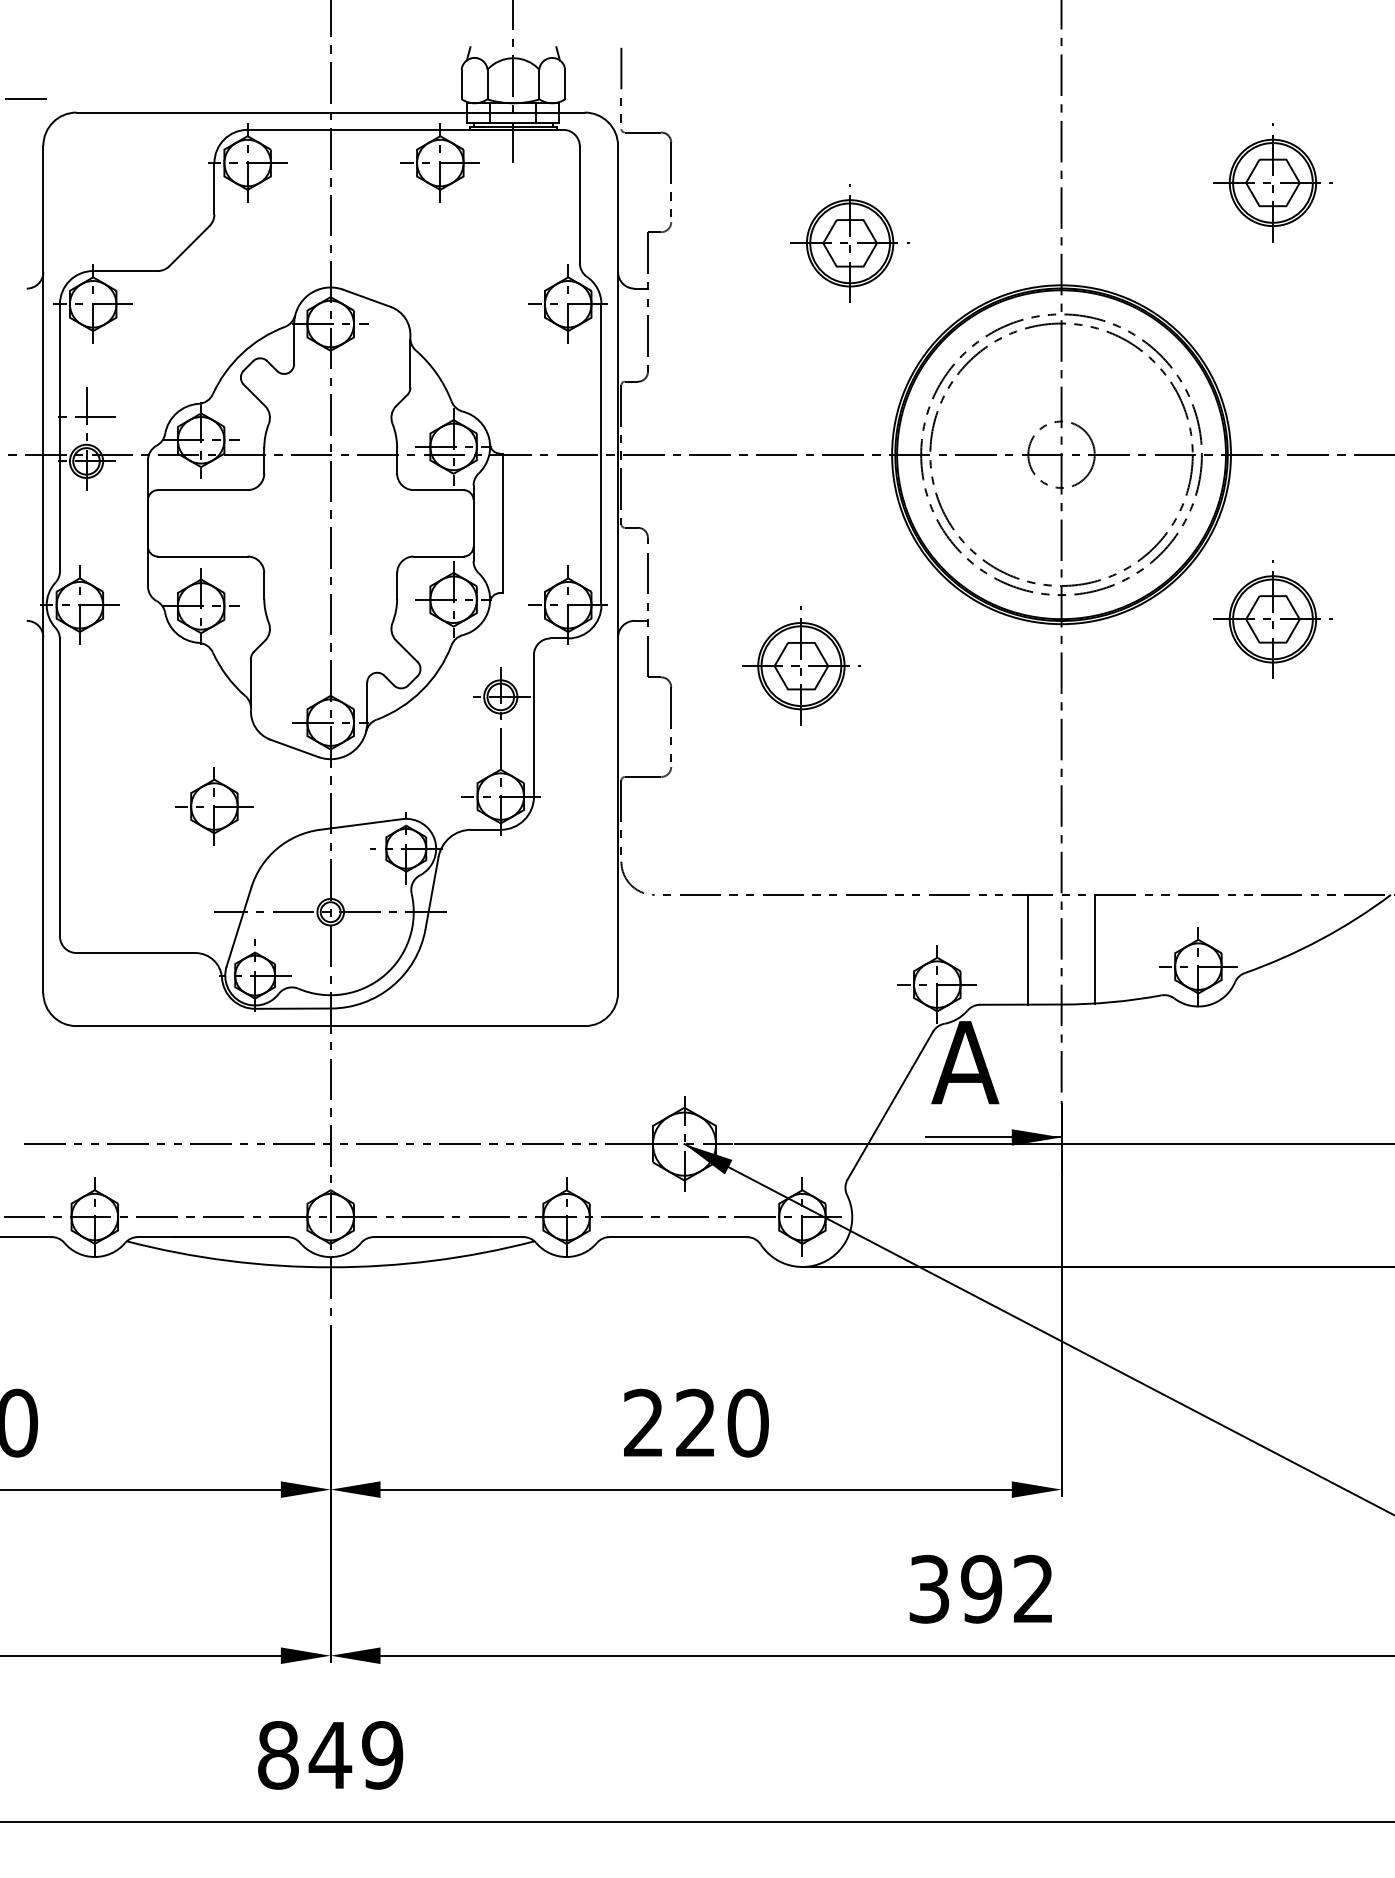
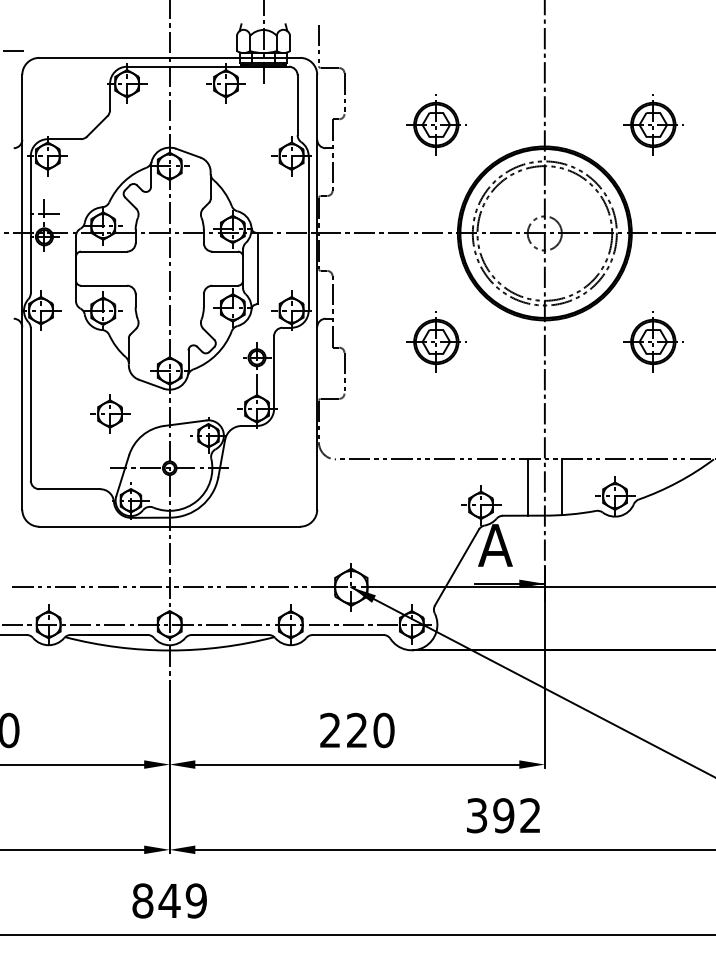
part: (1273, 182) -> (653, 124), moved
part: (1273, 618) -> (653, 341), moved
part: (801, 665) -> (436, 341), moved

